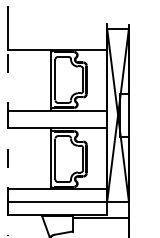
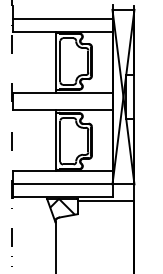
line: (57, 37) -> (62, 18), added
hatch: (57, 223) -> (62, 206), added

